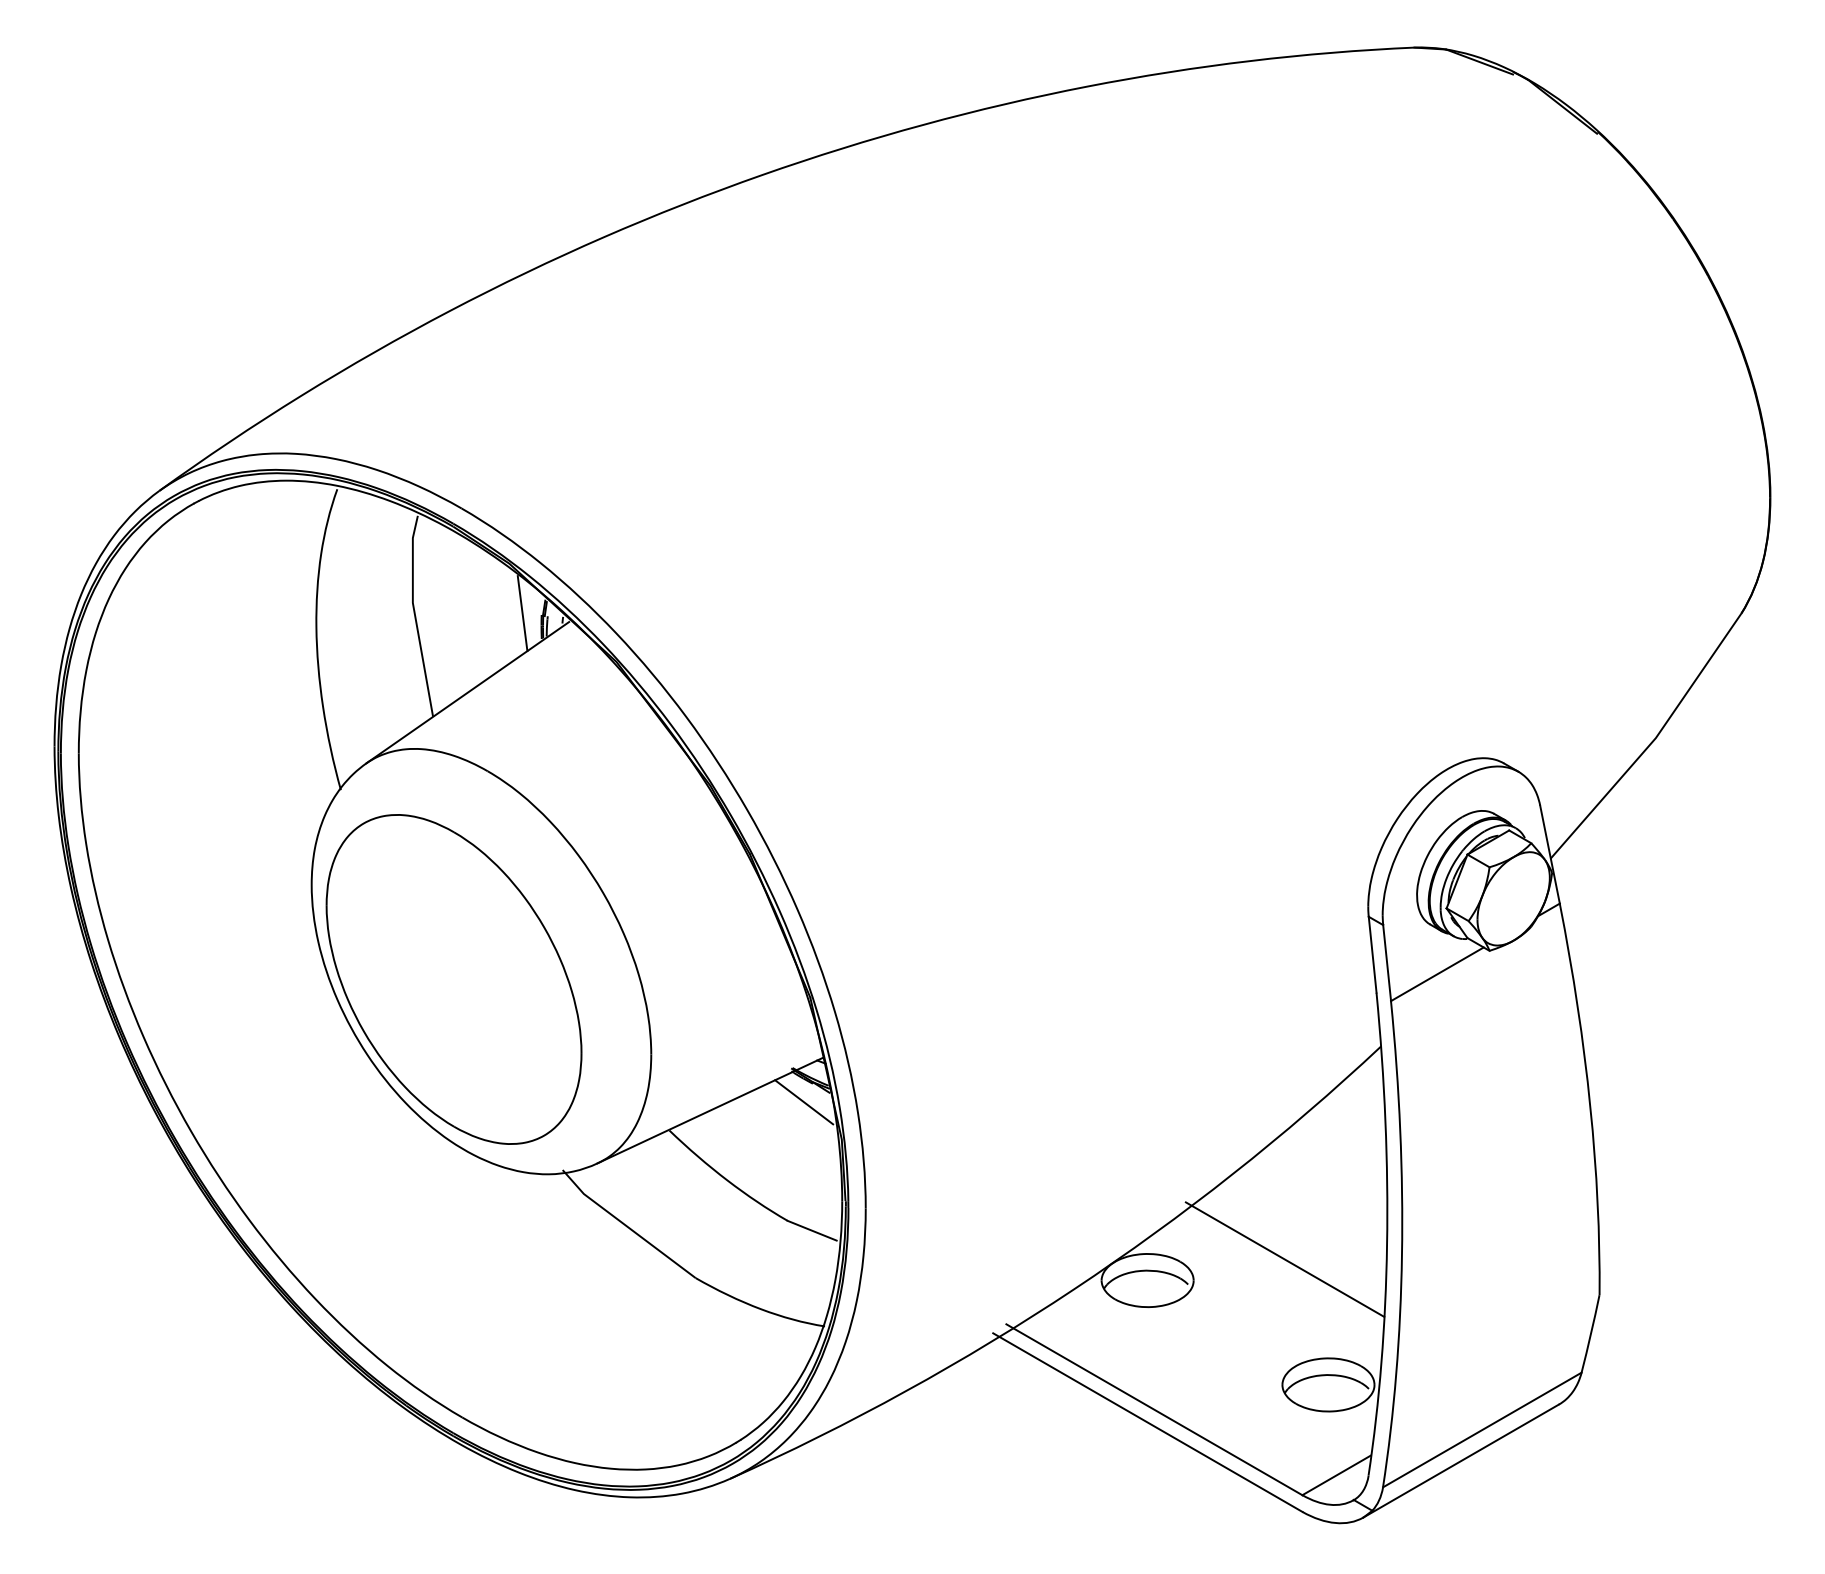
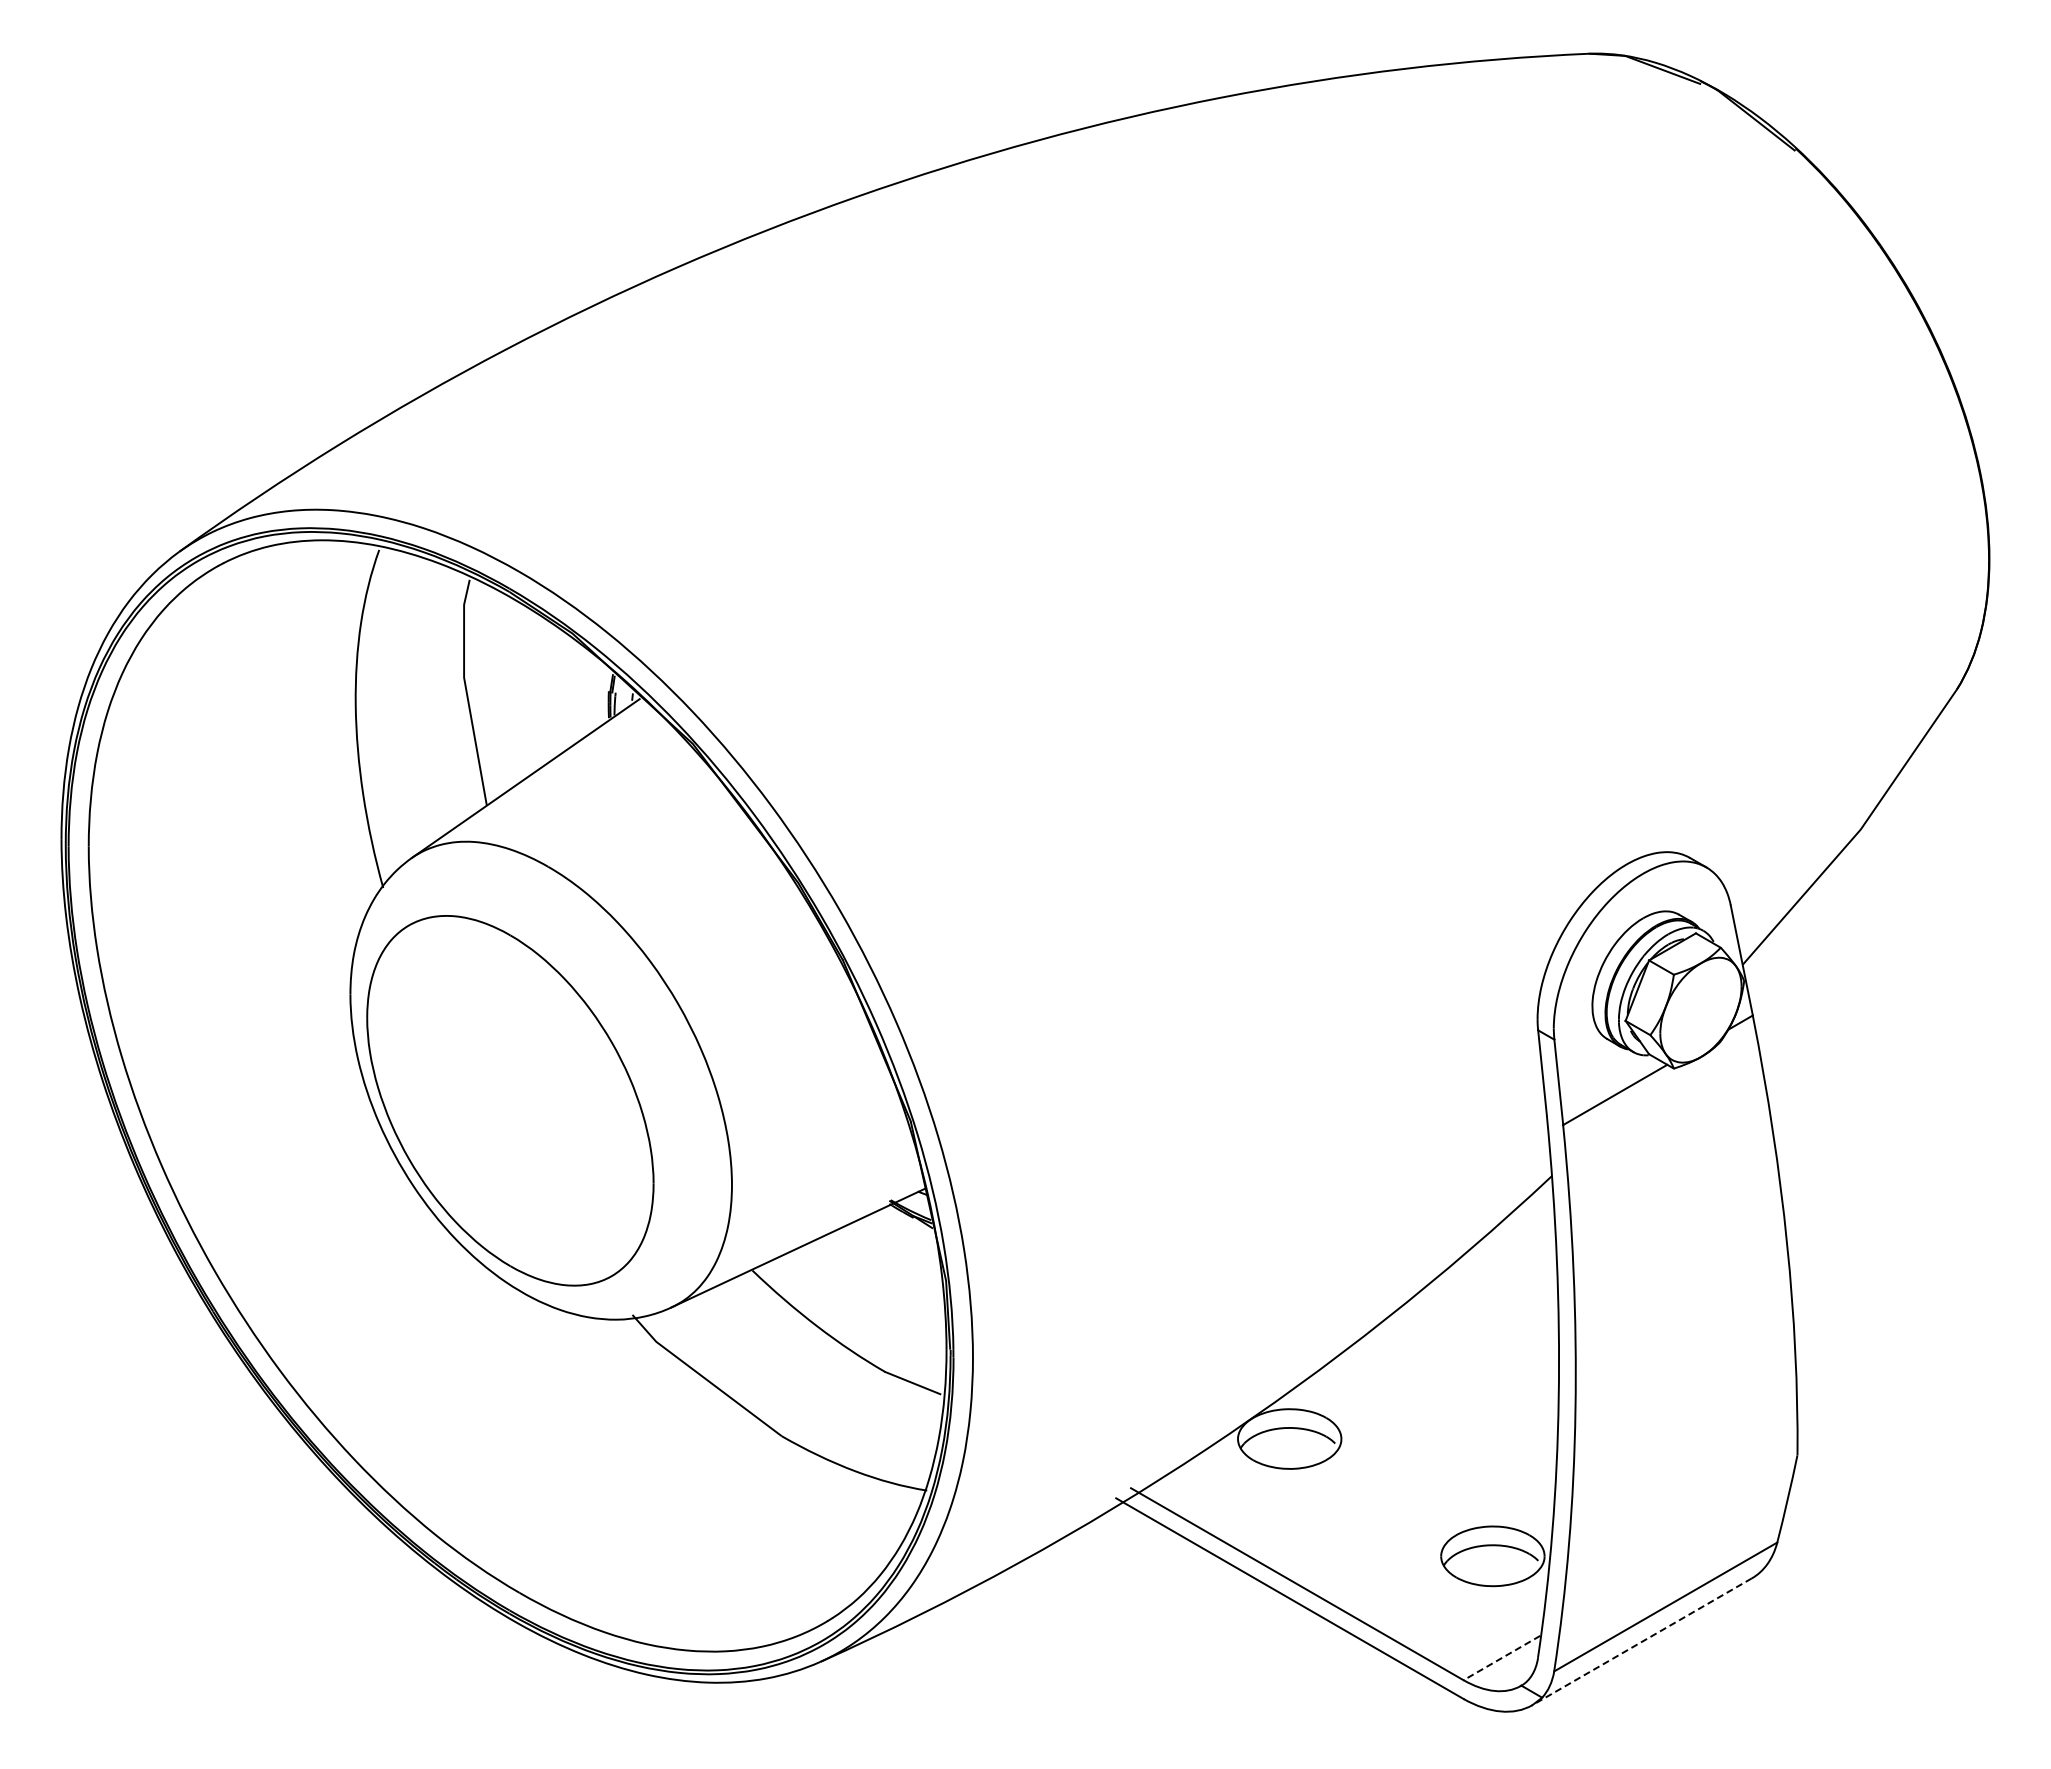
line: (522, 613) -> (587, 689), removed
line: (803, 1102) -> (903, 1238), removed
line: (1284, 1259) -> (1443, 1415), removed
line: (1461, 1460) -> (1642, 1641), solid -> dashed
line: (1336, 1475) -> (1501, 1658), solid -> dashed

